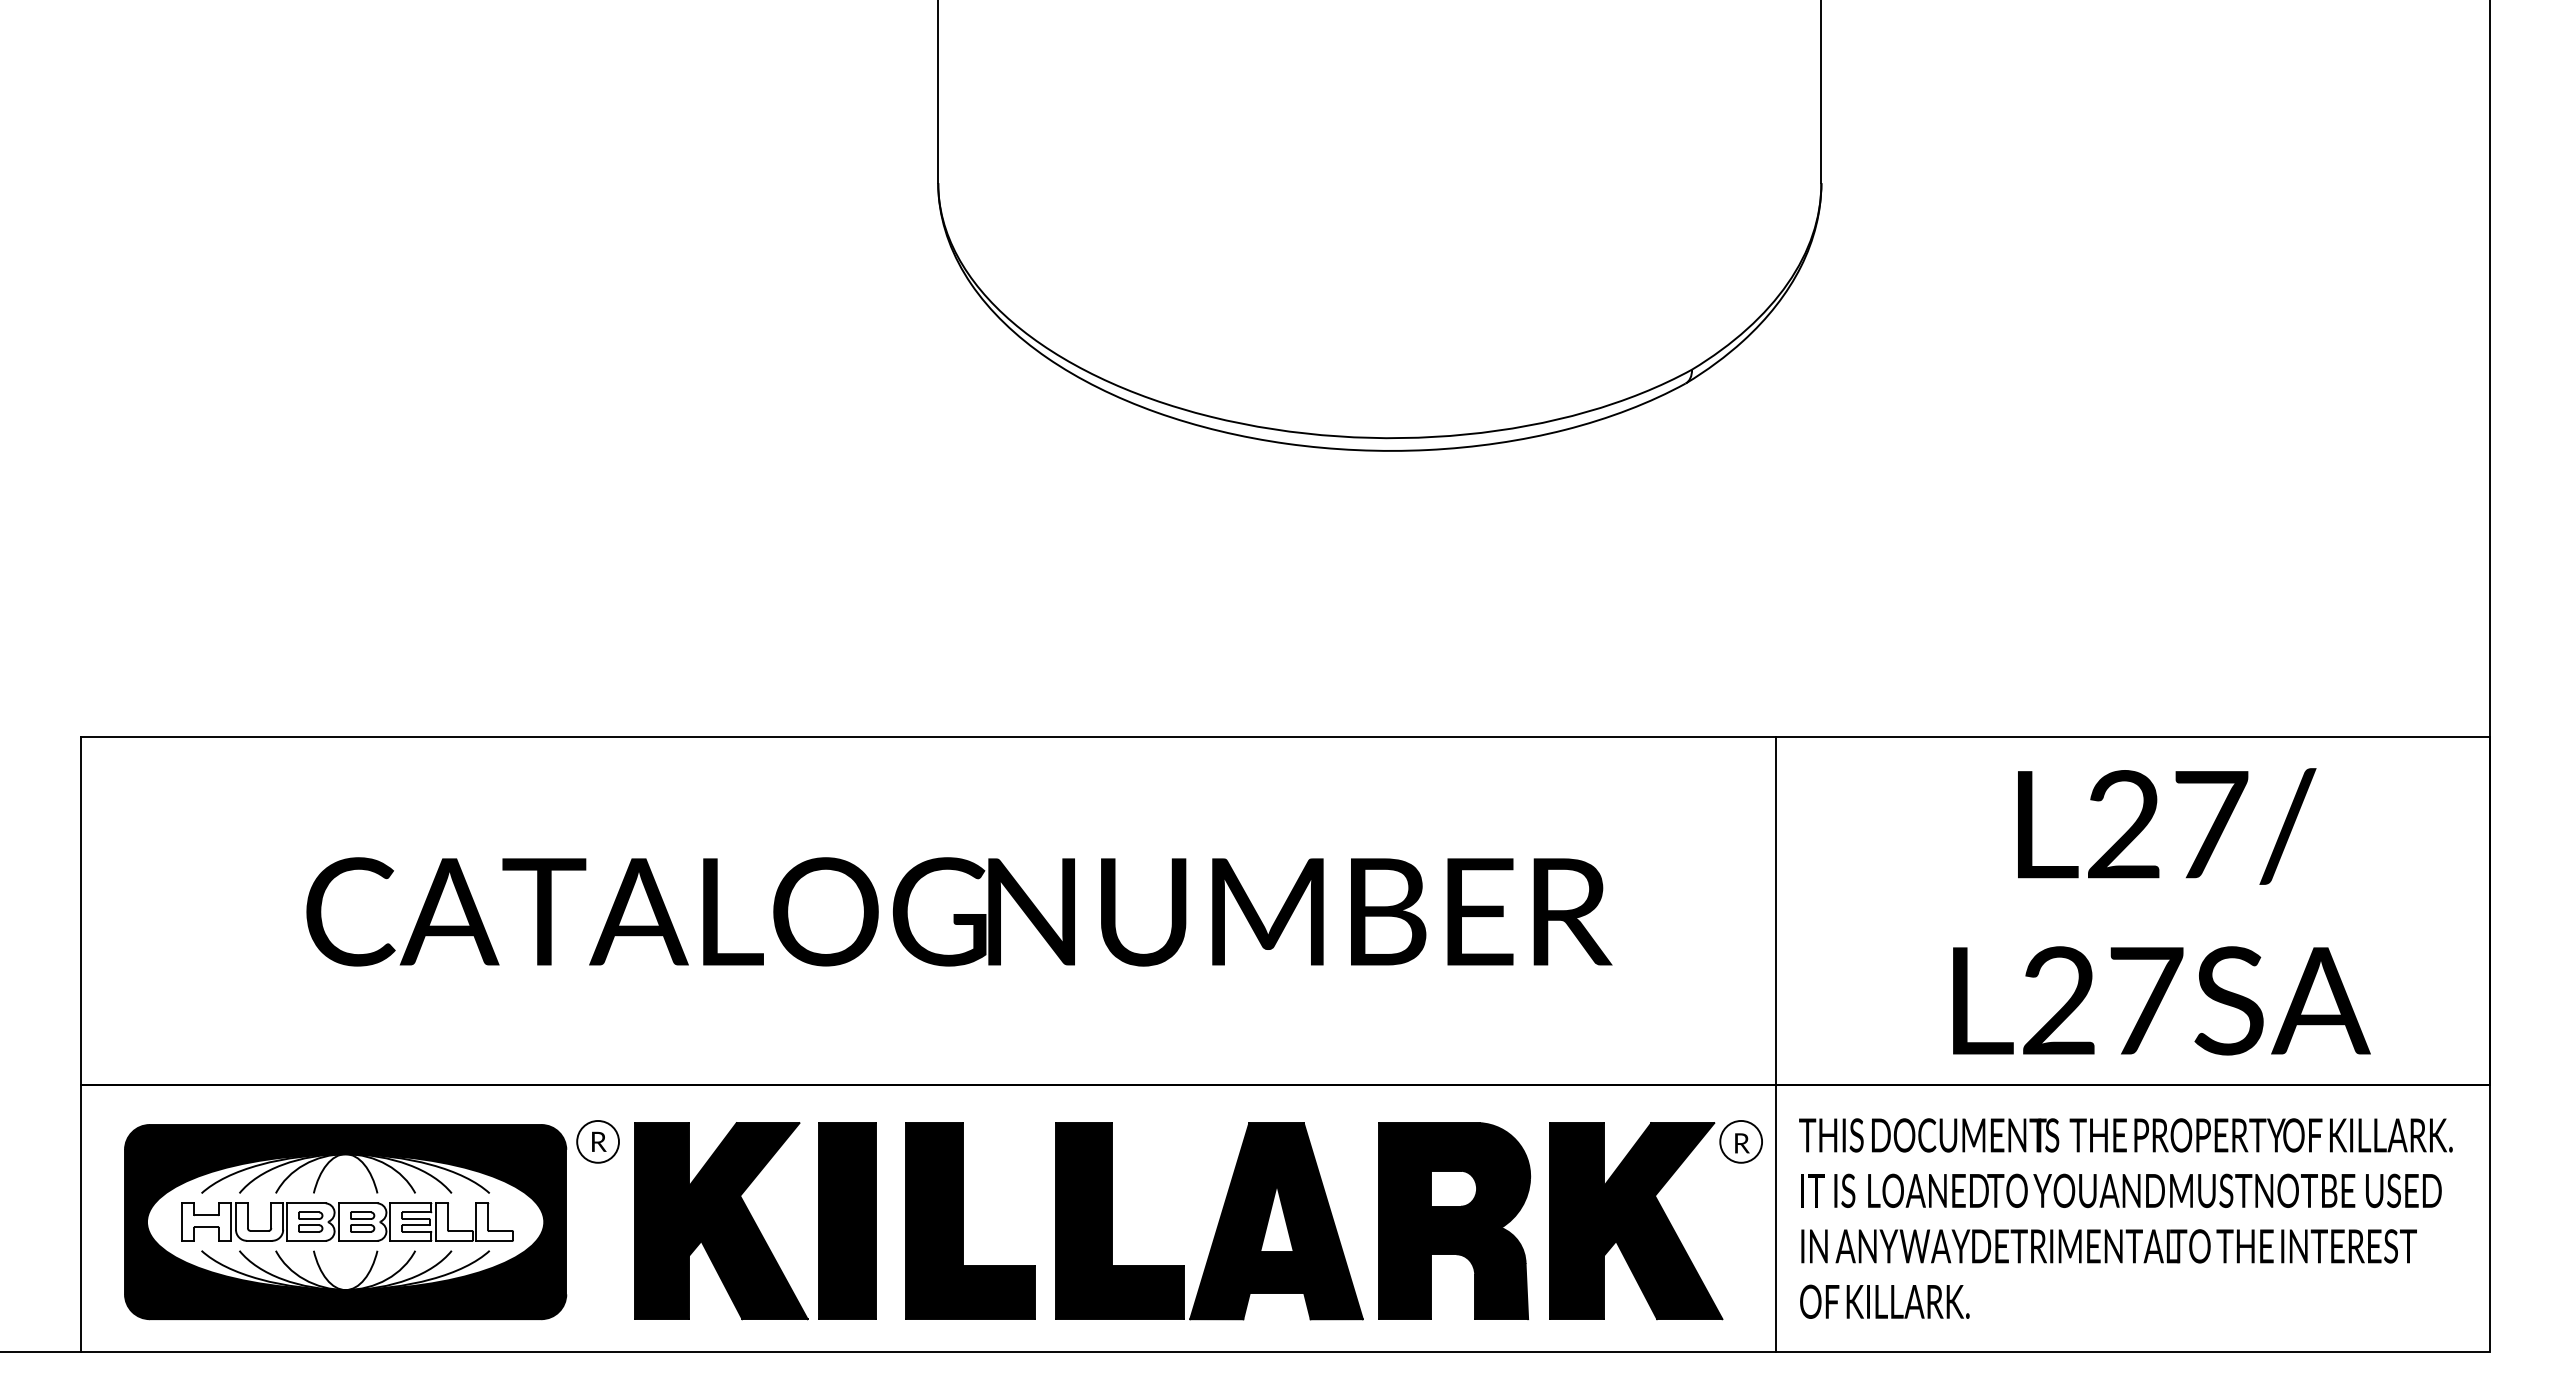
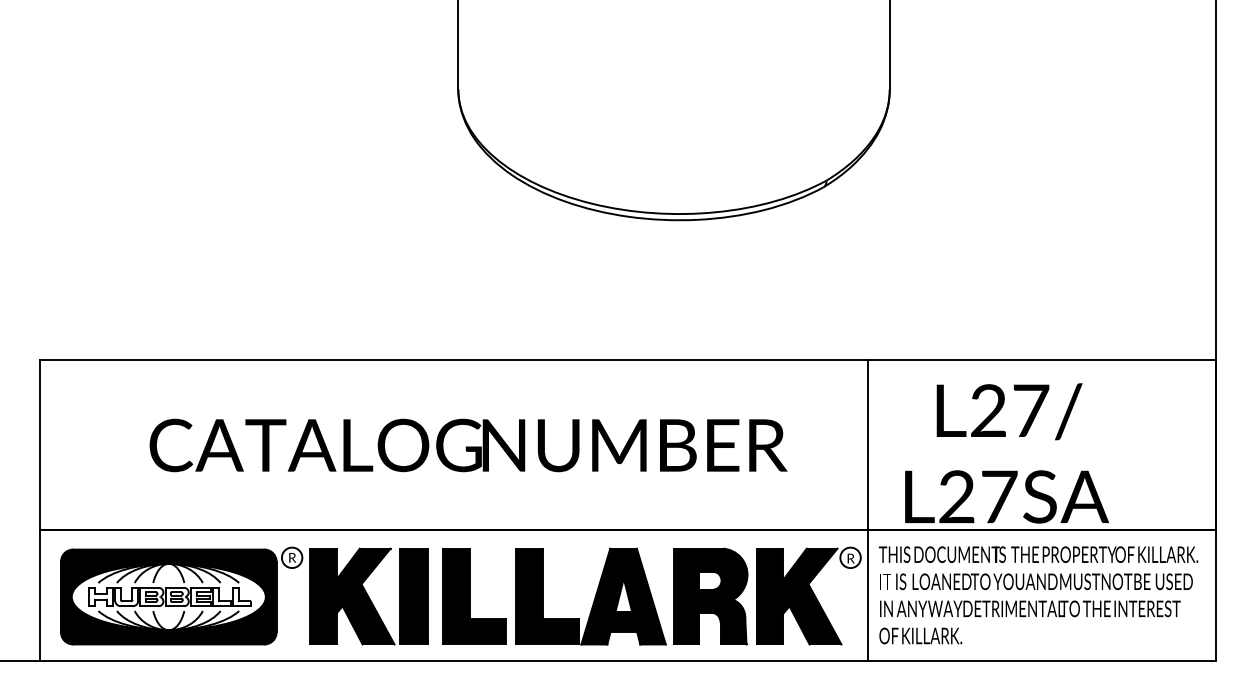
text: (2160, 911) -> (1006, 453), moved

